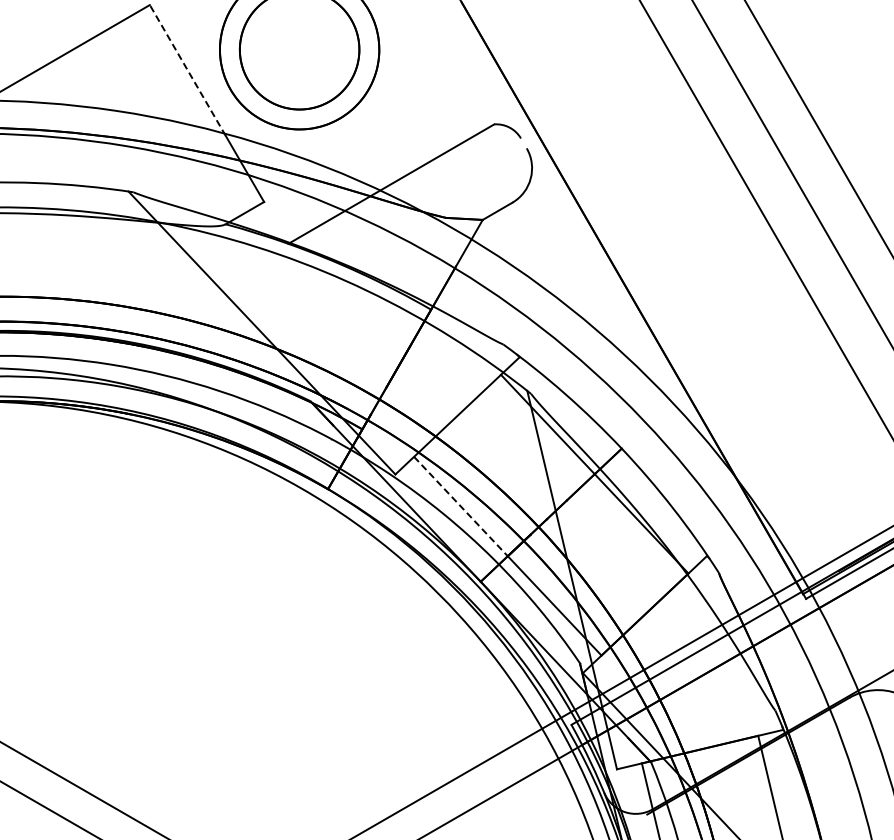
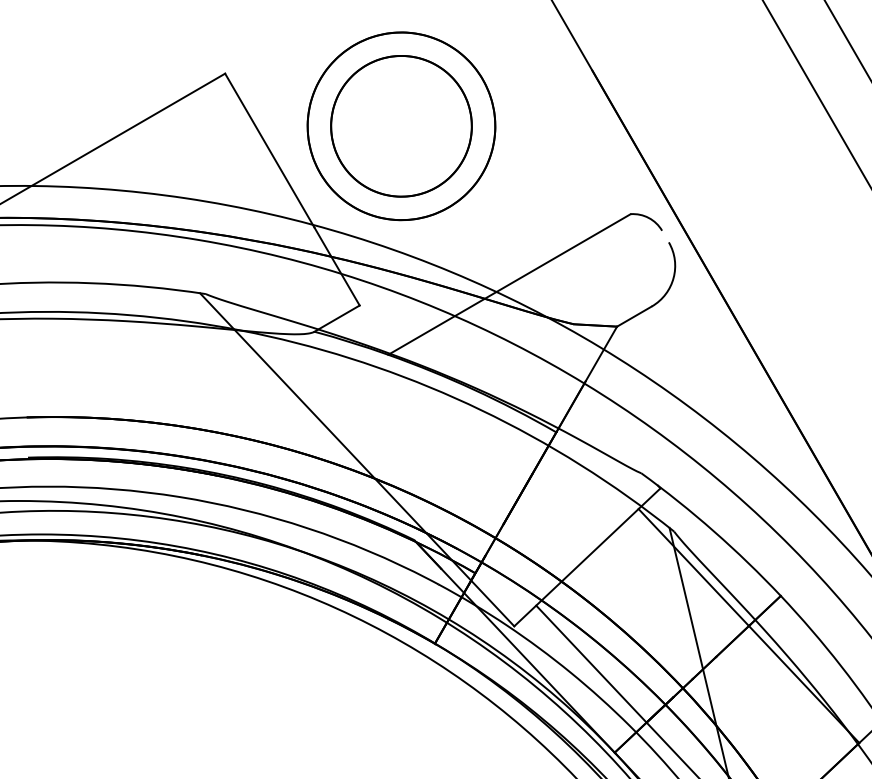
line: (187, 70) -> (269, 150), dashed -> solid
line: (461, 506) -> (592, 664), dashed -> solid

